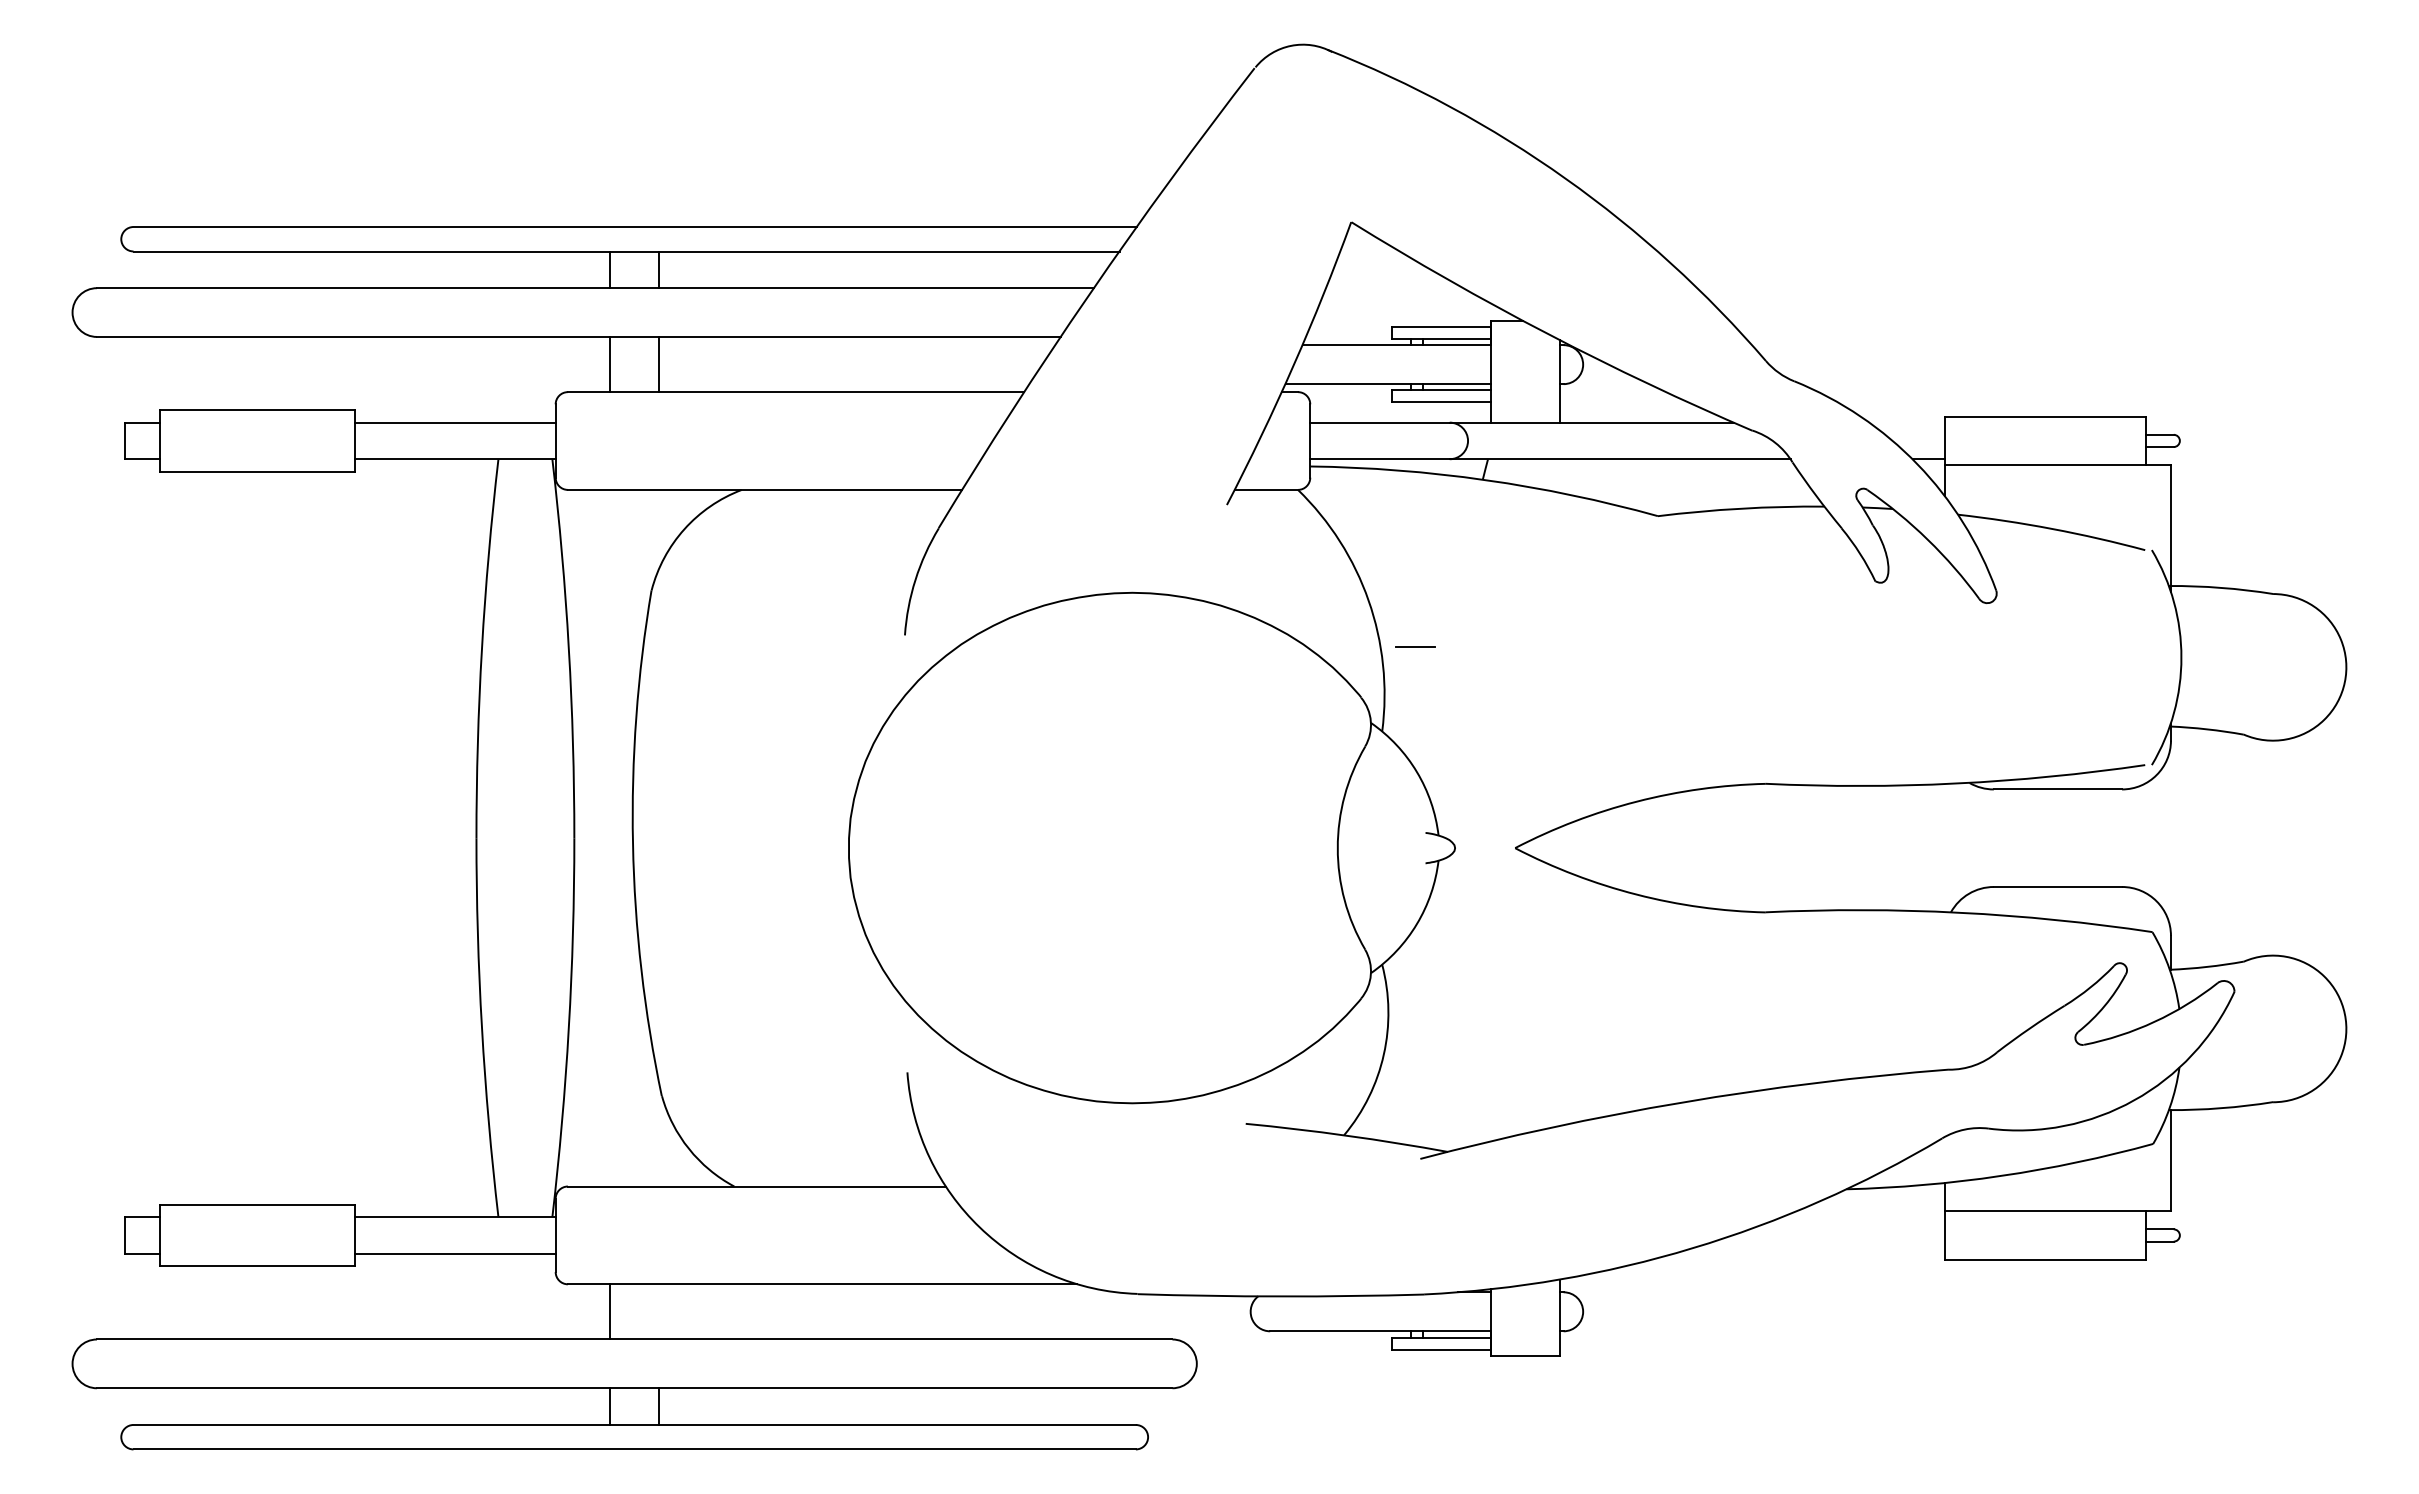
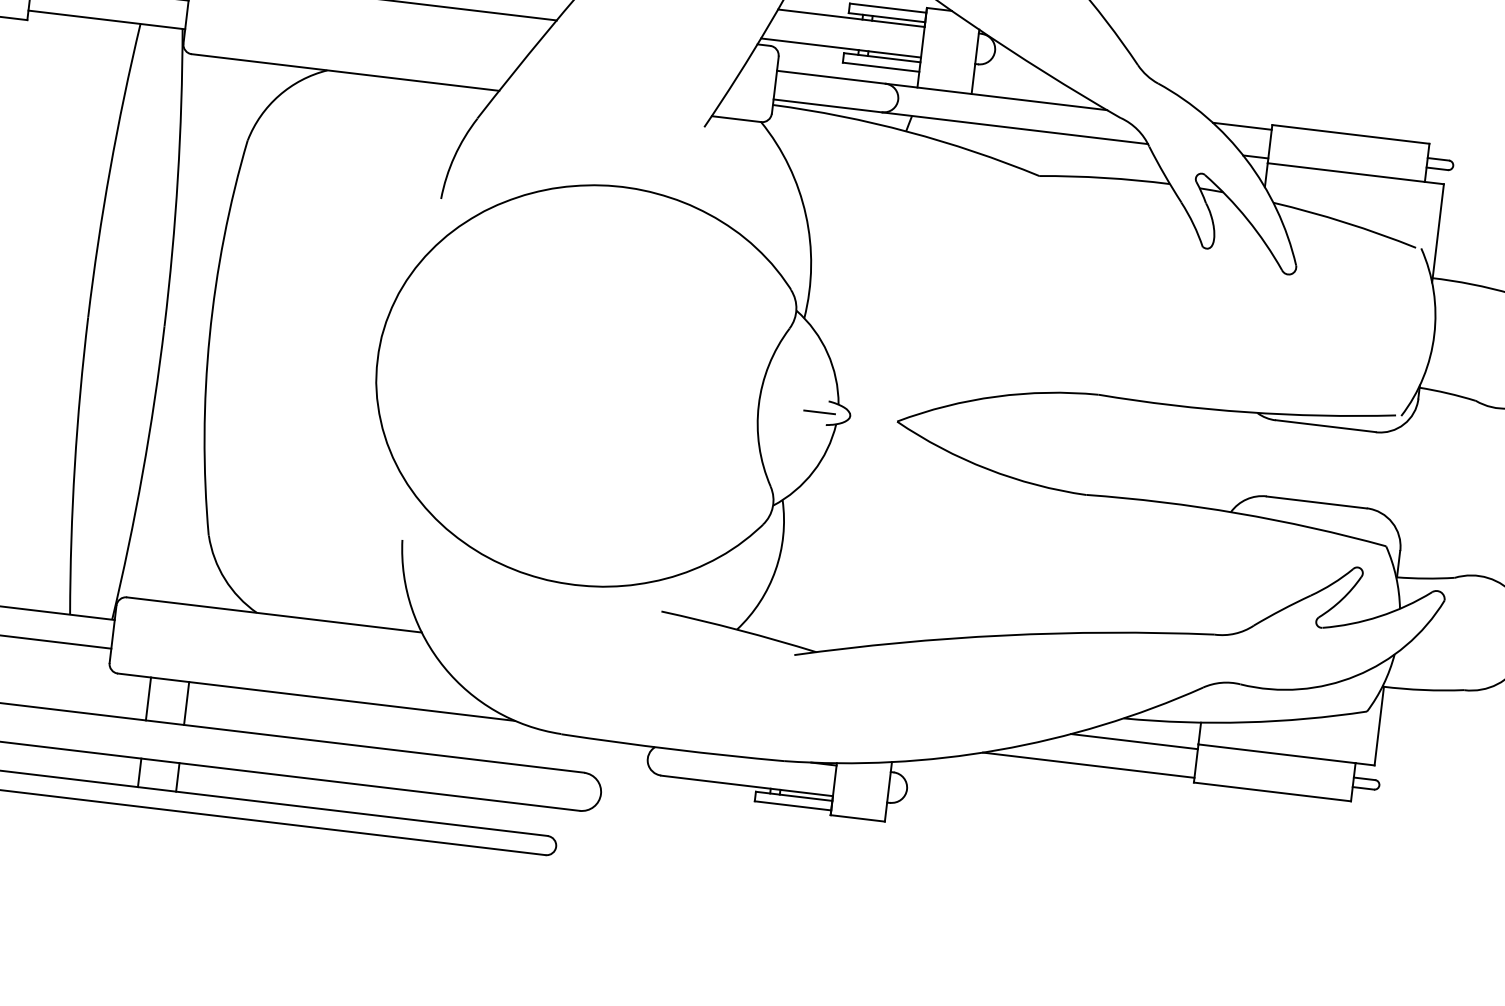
line: (1906, 422) -> (1241, 126), added
line: (1415, 646) -> (819, 411), moved
line: (1863, 1217) -> (1134, 741), added
line: (1808, 1253) -> (1088, 764), added
line: (659, 1311) -> (186, 703), added

